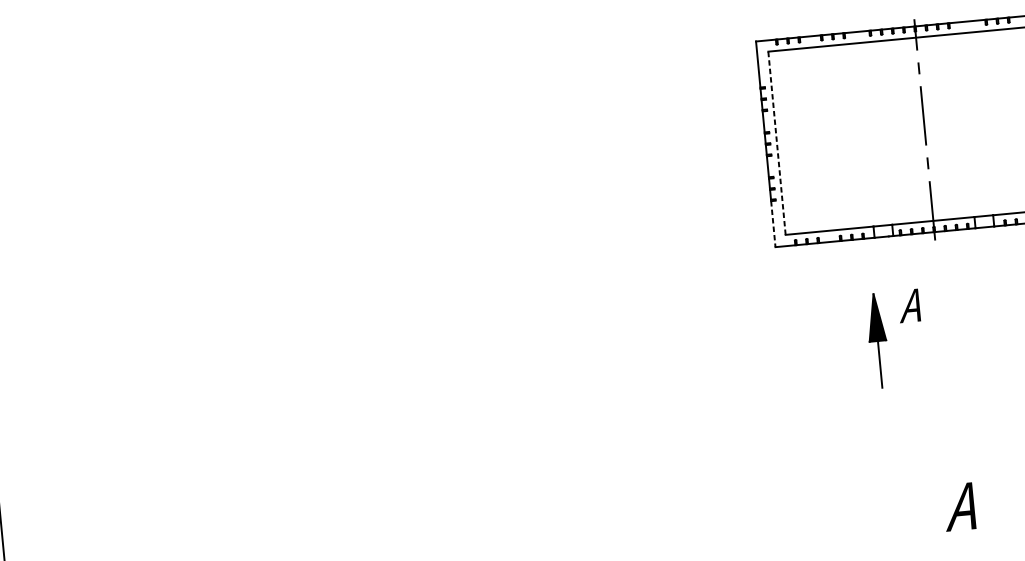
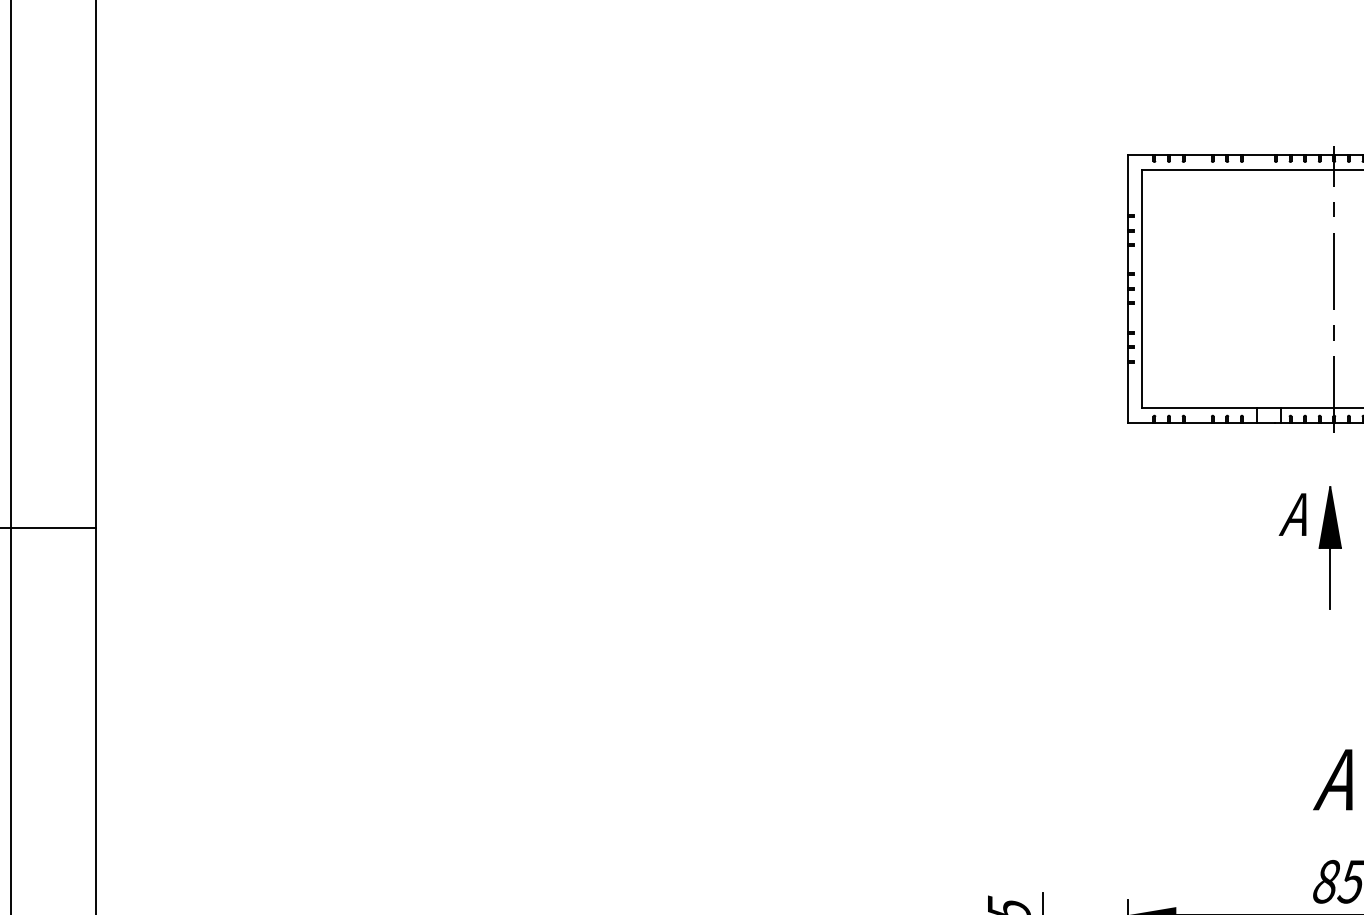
line: (777, 142) -> (1142, 288), dashed -> solid
line: (773, 224) -> (1127, 392), dashed -> solid
part: (877, 340) -> (1329, 547), moved

